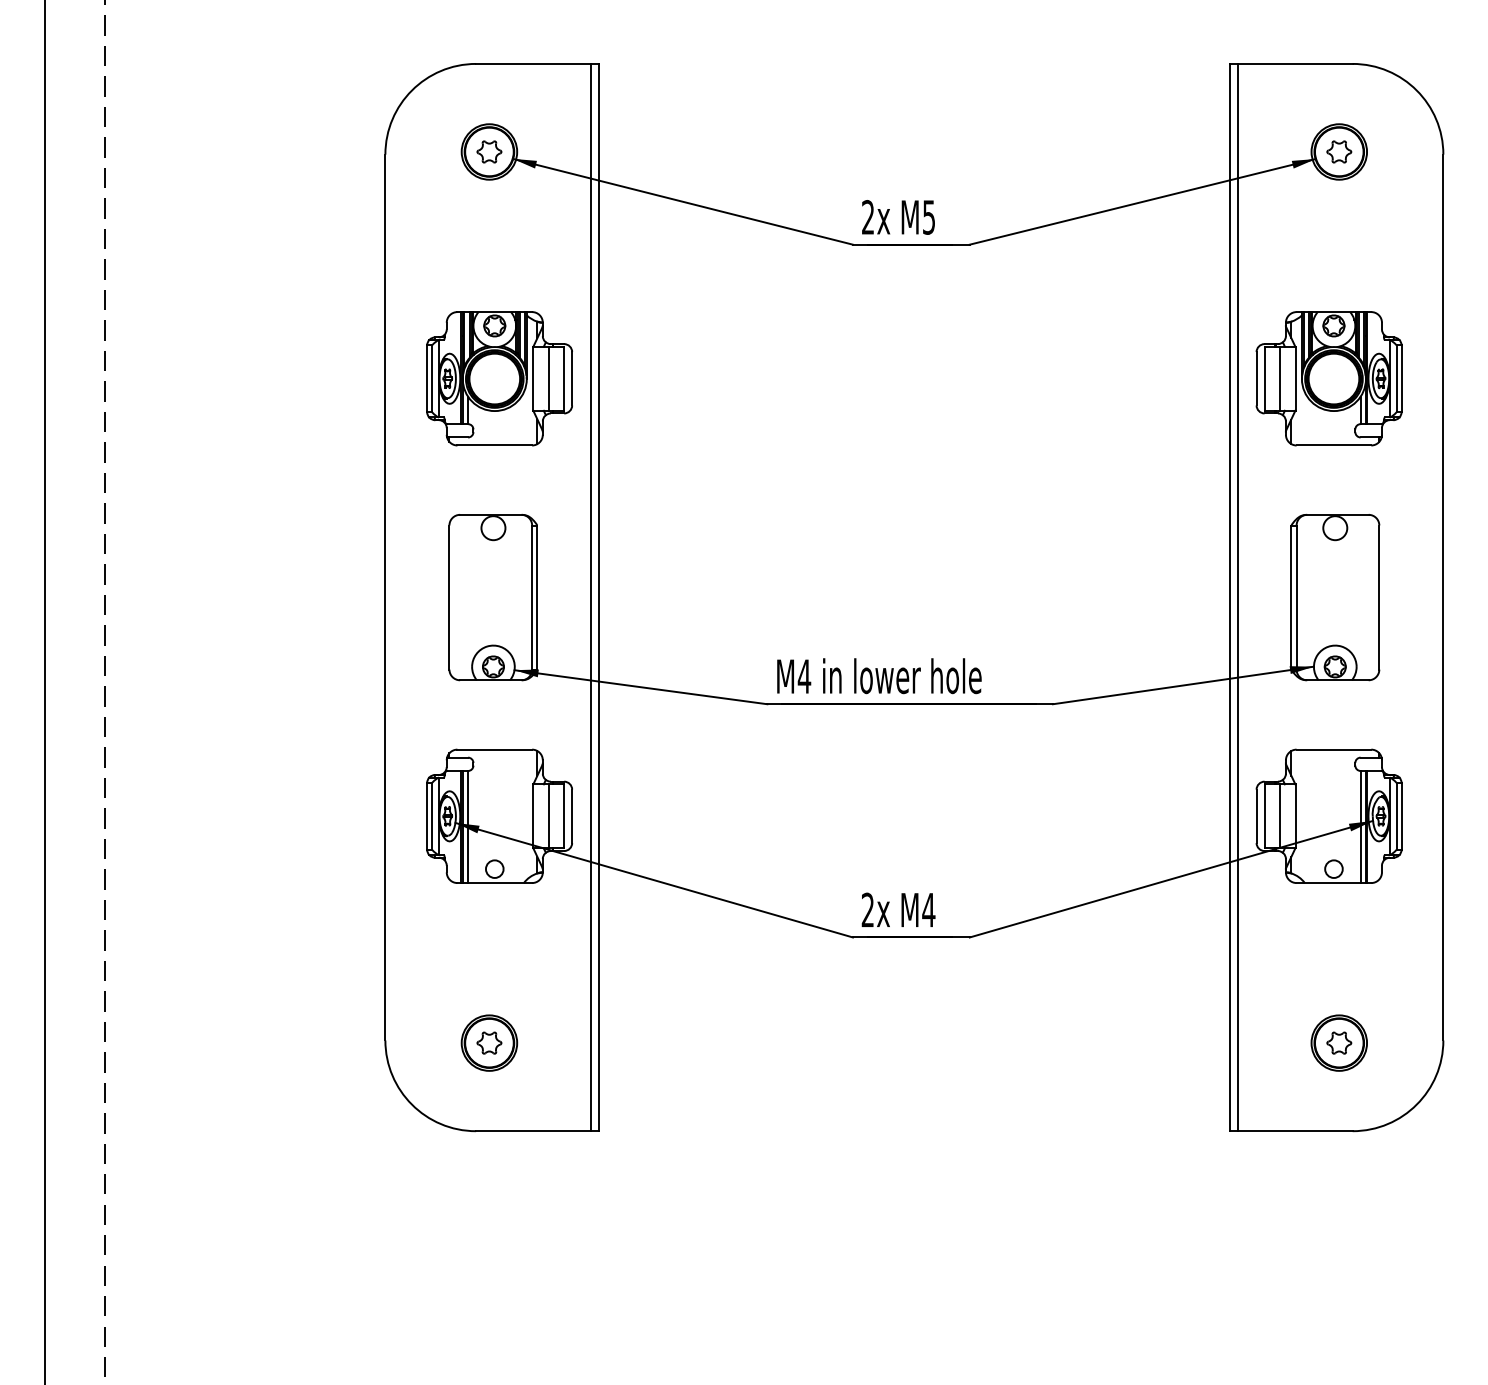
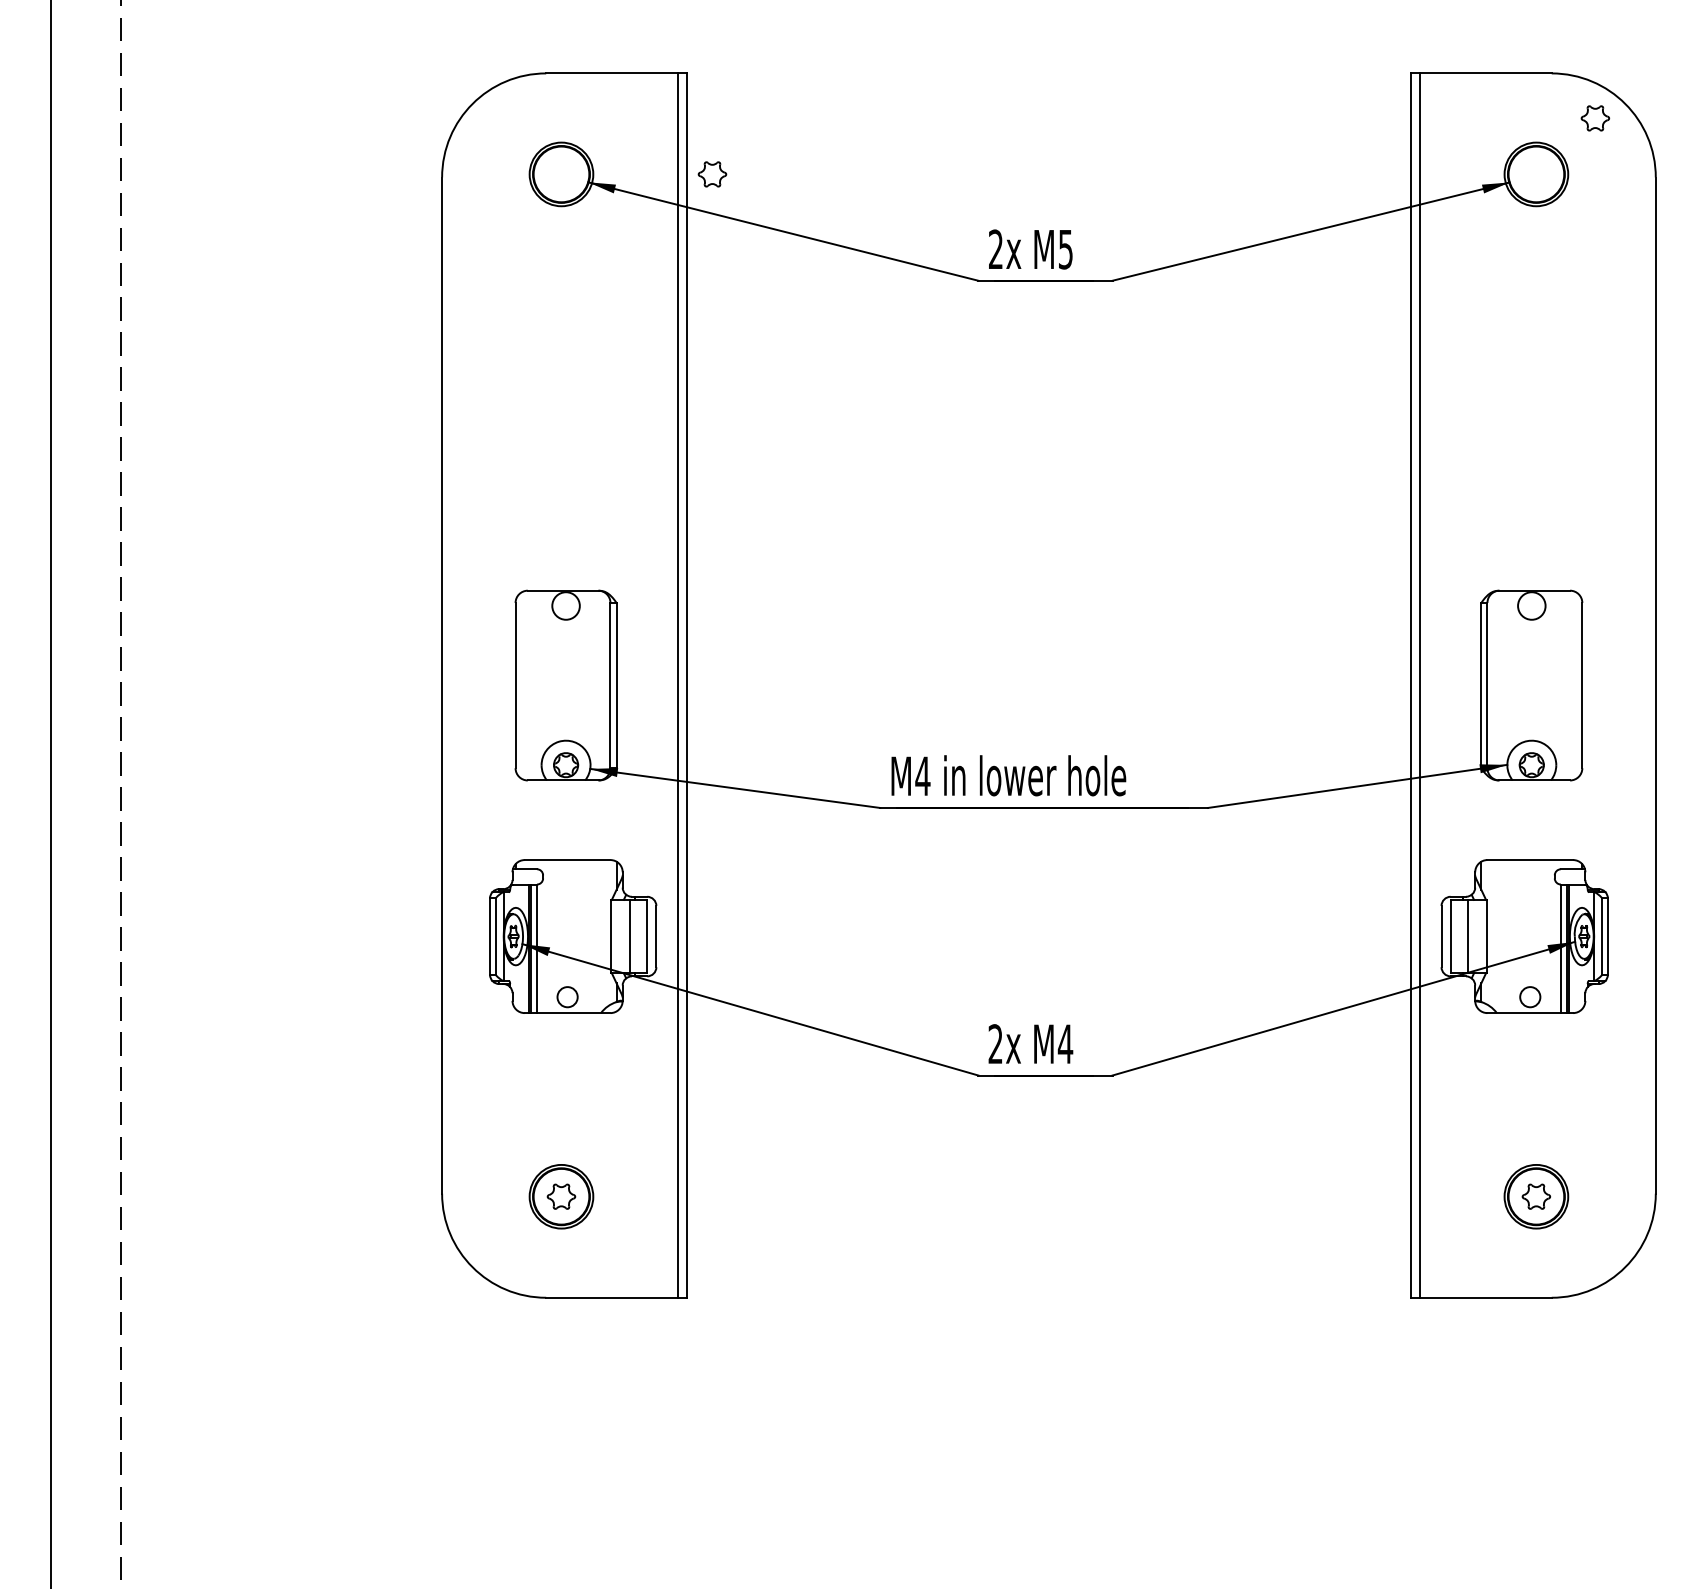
part: (489, 152) -> (712, 174), moved
part: (1339, 152) -> (1595, 118), moved
part: (499, 378) -> (573, 434), removed
part: (1328, 378) -> (1524, 434), removed

